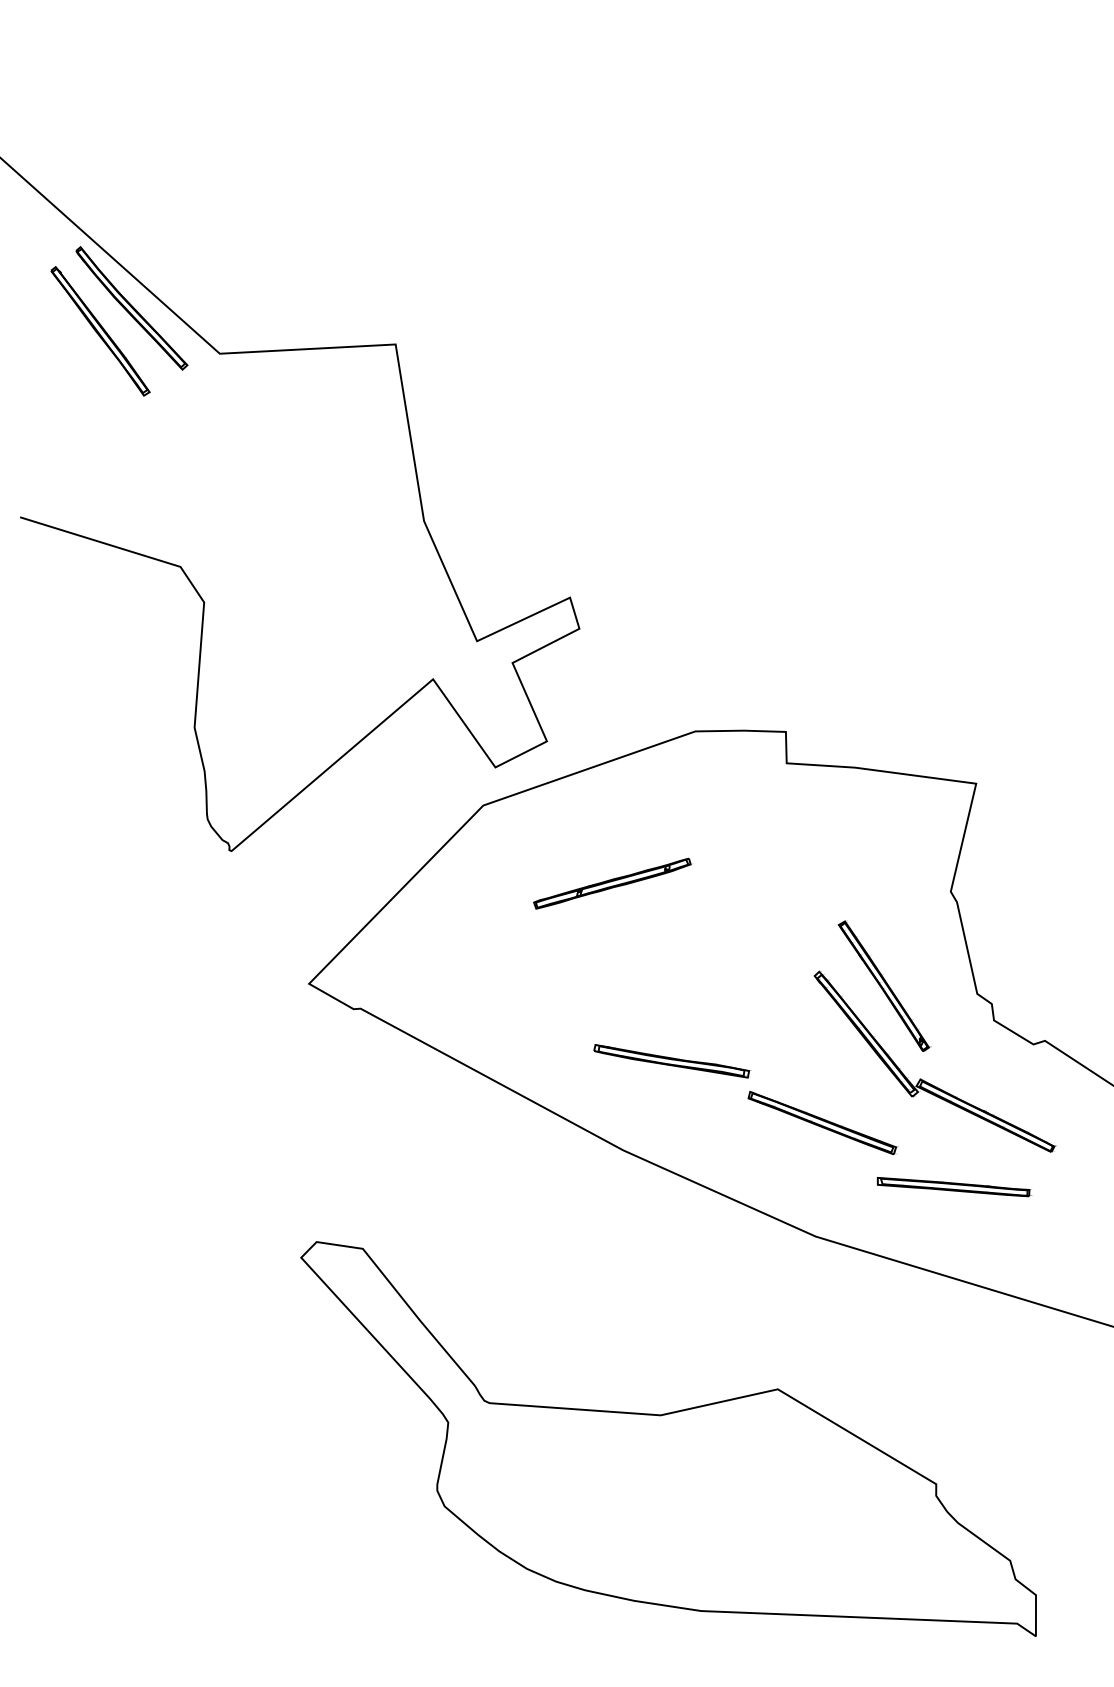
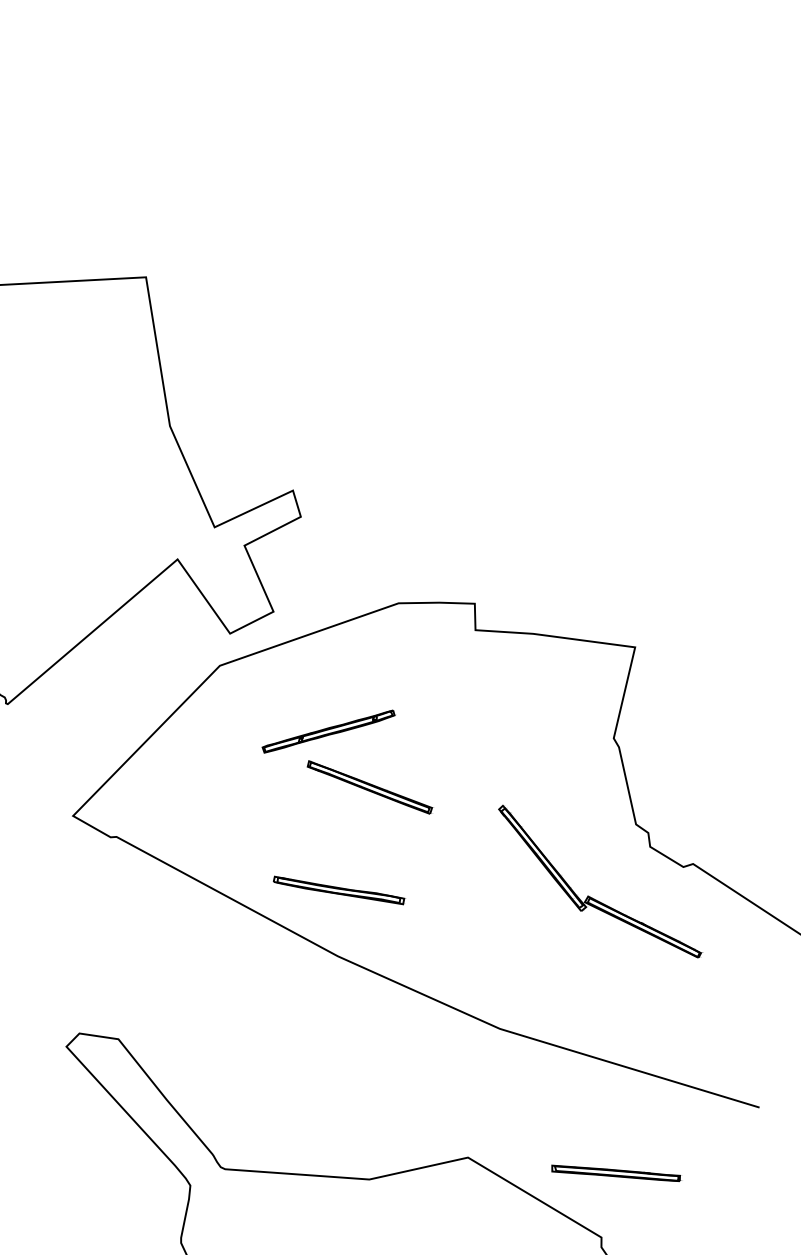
part: (884, 985) -> (557, 817), removed
part: (672, 1061) -> (339, 890), moved
part: (822, 1122) -> (370, 787), moved
part: (954, 1187) -> (616, 1173), moved

